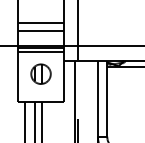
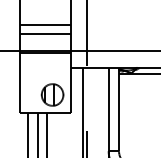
line: (40, 52) -> (45, 57), removed
part: (40, 73) -> (52, 94), moved

